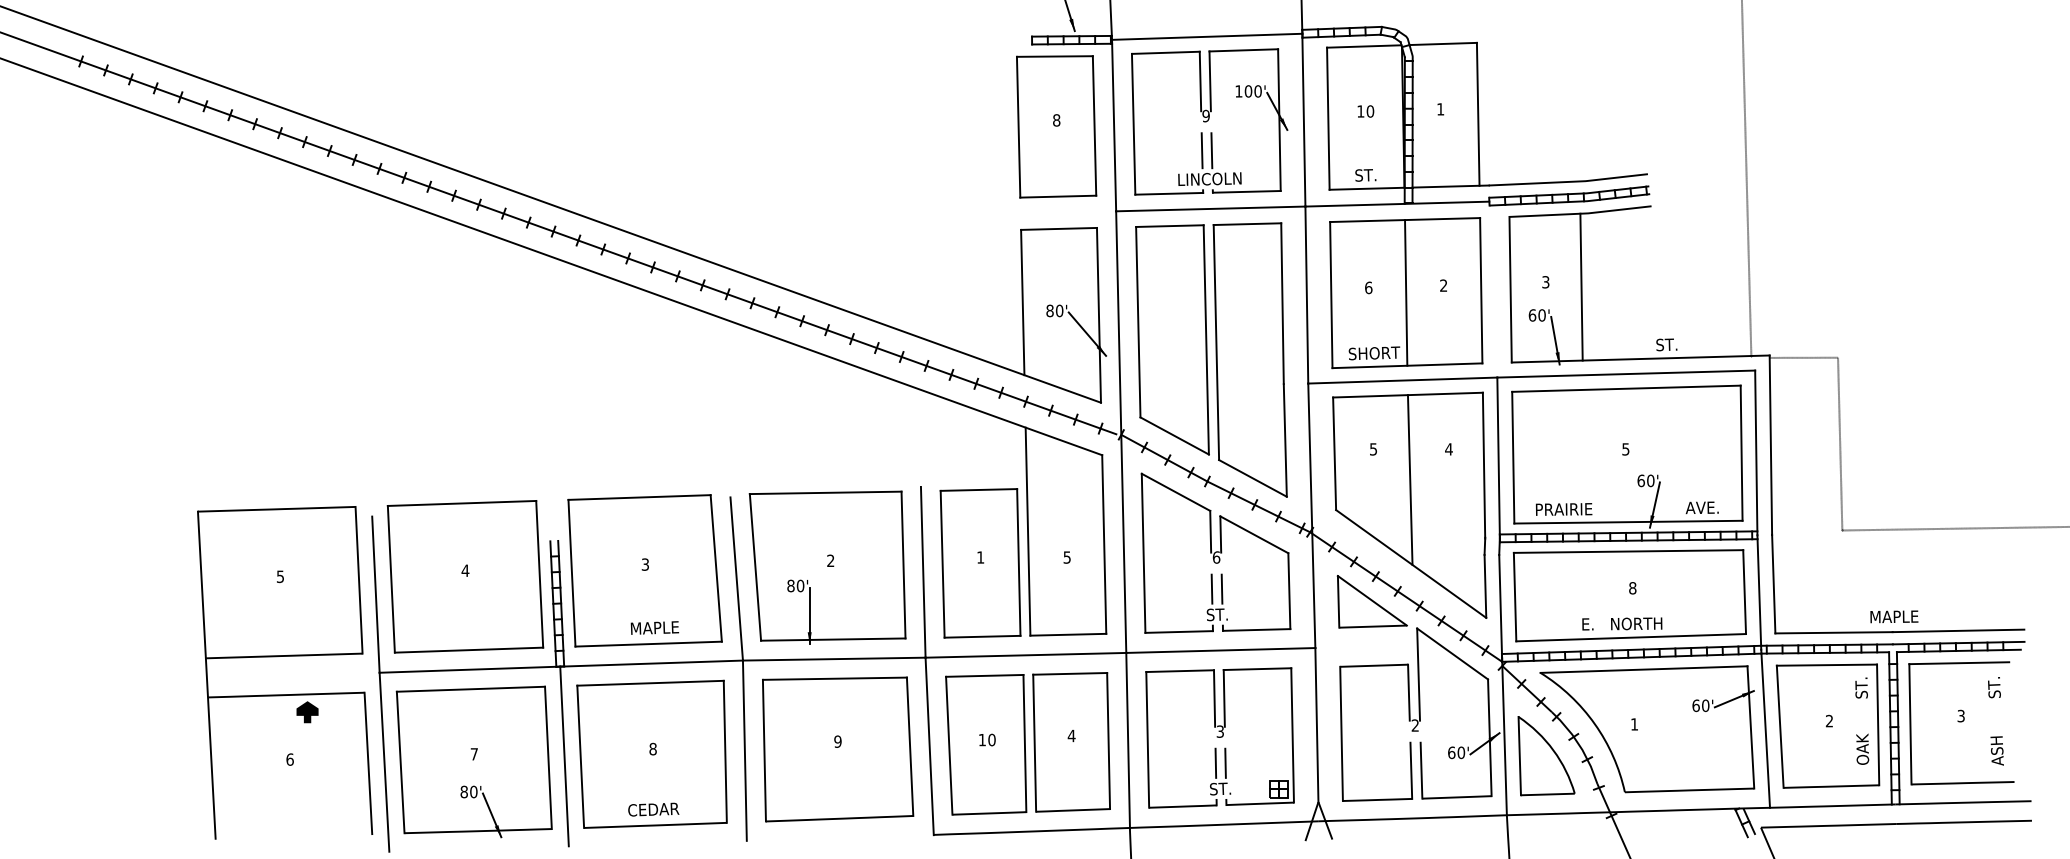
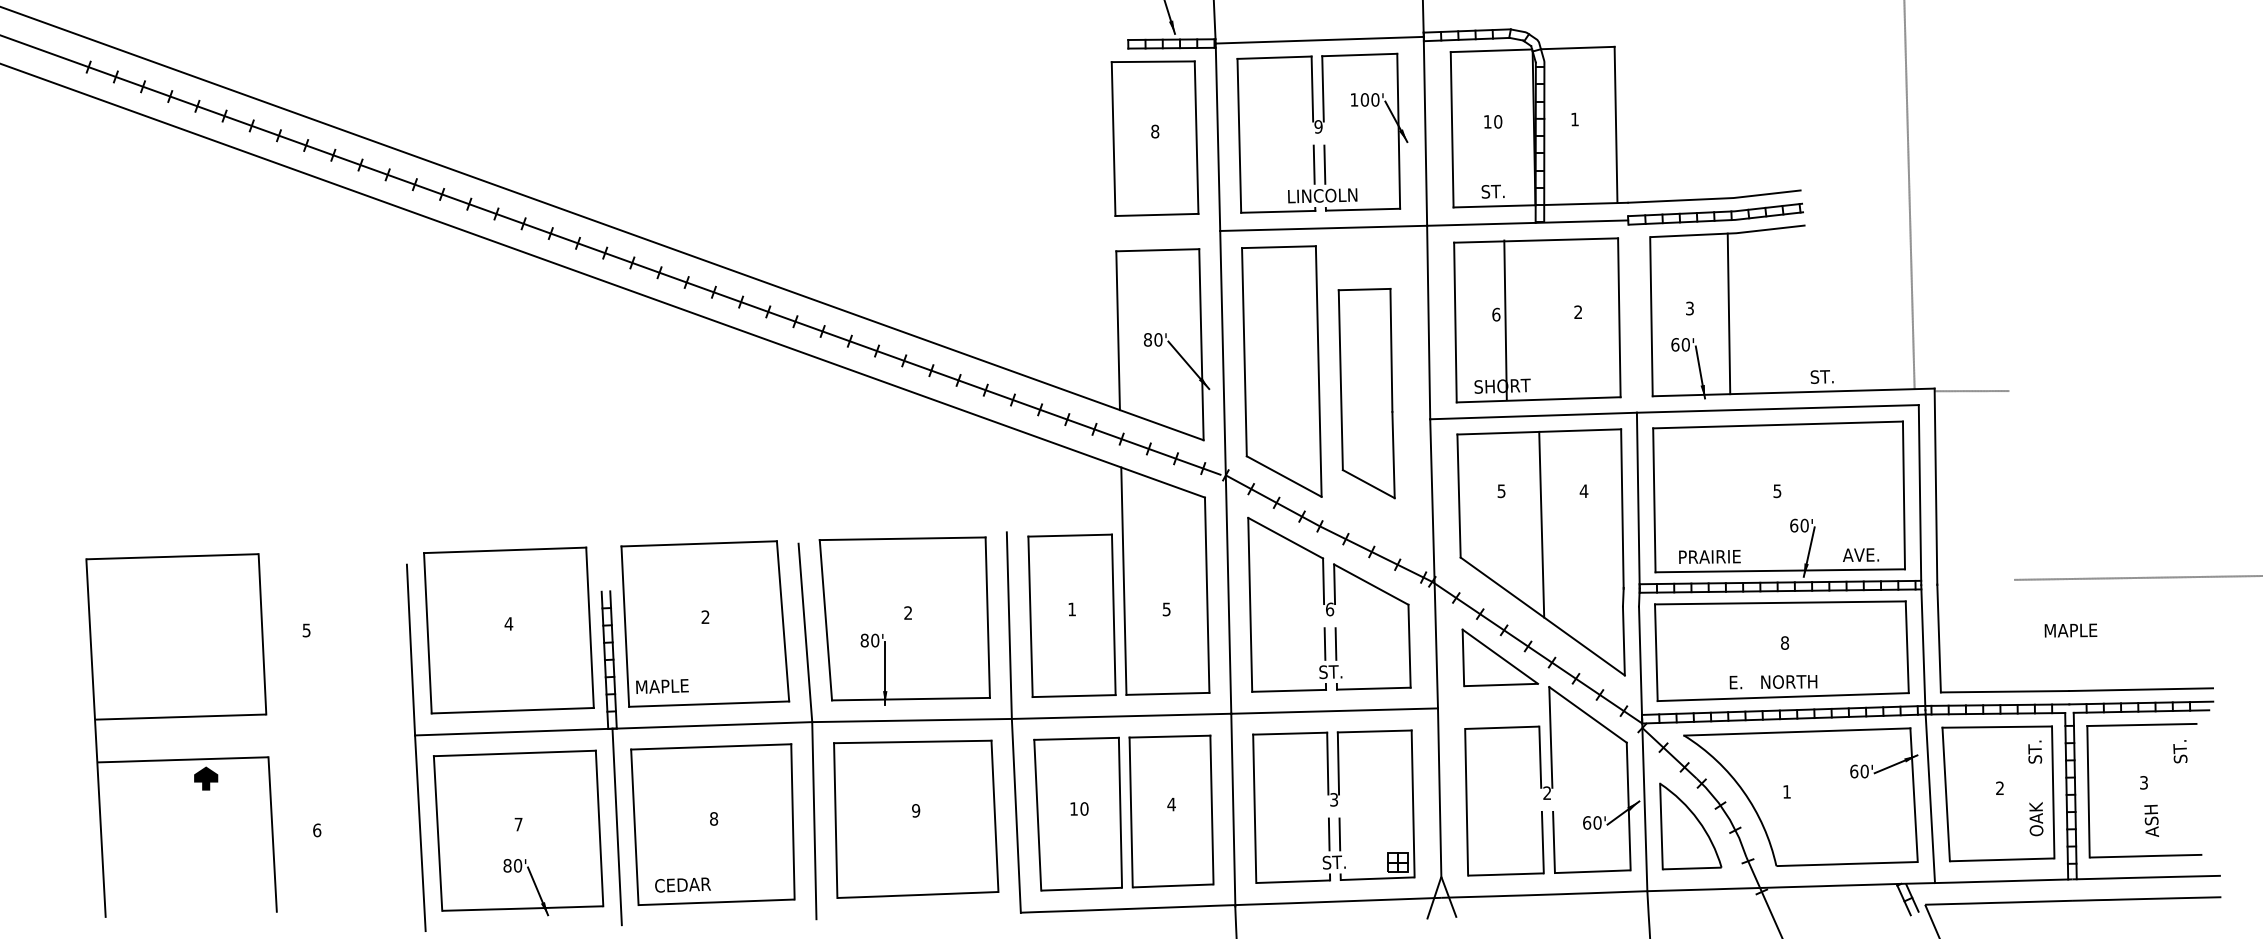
line: (1406, 292) -> (1505, 319), moved
part: (1249, 359) -> (1365, 392), size x0.7
line: (1840, 443) -> (2012, 484), removed
text: (644, 564) -> (704, 617), 3 -> 2
text: (1894, 616) -> (2071, 630), moved
text: (654, 627) -> (661, 685), moved
part: (285, 656) -> (182, 717), moved
text: (1996, 750) -> (2150, 820), moved
text: (653, 809) -> (682, 884), moved

